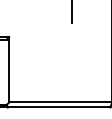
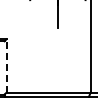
line: (9, 69) -> (6, 65), solid -> dashed

